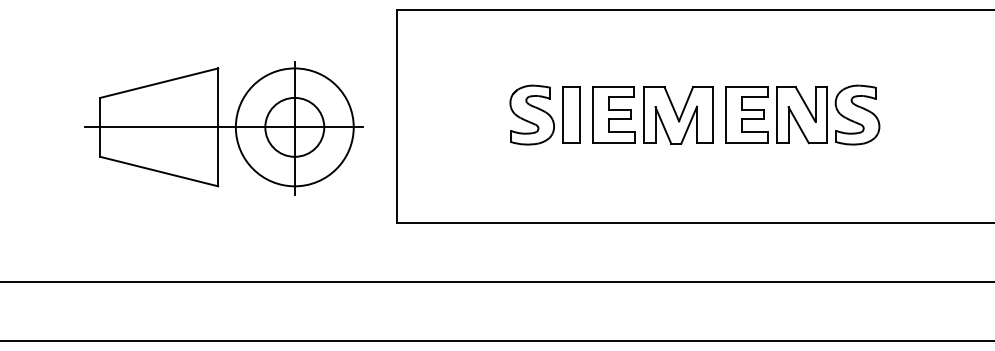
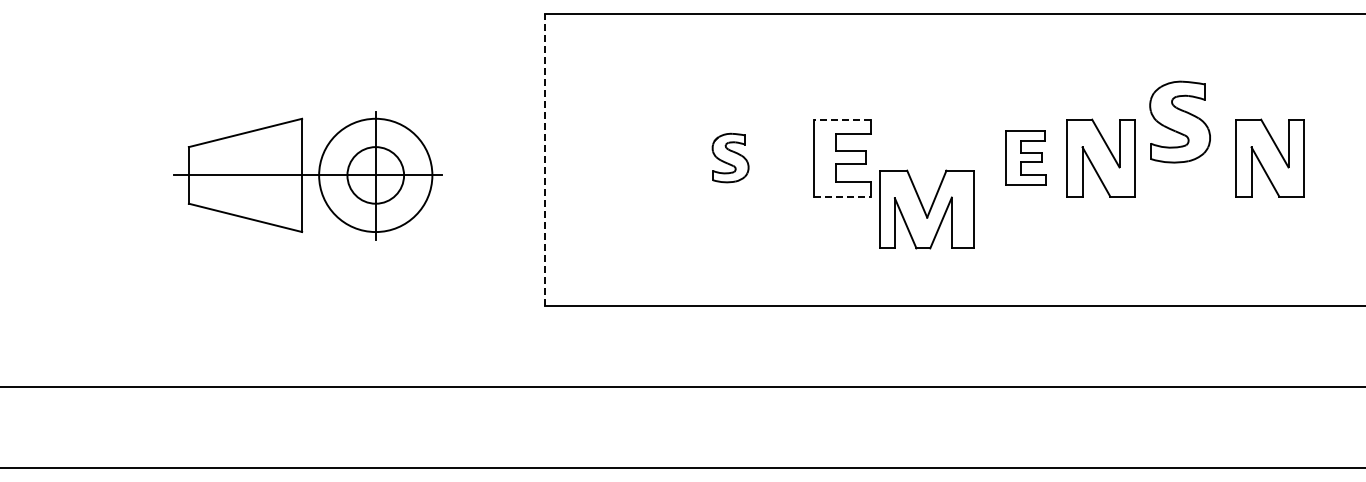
line: (612, 86) -> (841, 119), solid -> dashed
part: (532, 114) -> (730, 157), size x0.6
part: (857, 114) -> (1179, 121), moved
part: (924, 114) -> (1269, 157), added
part: (571, 115) -> (784, 158), removed
part: (678, 115) -> (926, 209), moved
part: (747, 115) -> (1025, 158), size x0.7
line: (396, 116) -> (544, 160), solid -> dashed
part: (223, 128) -> (307, 176), size x0.7
line: (613, 143) -> (842, 196), solid -> dashed

